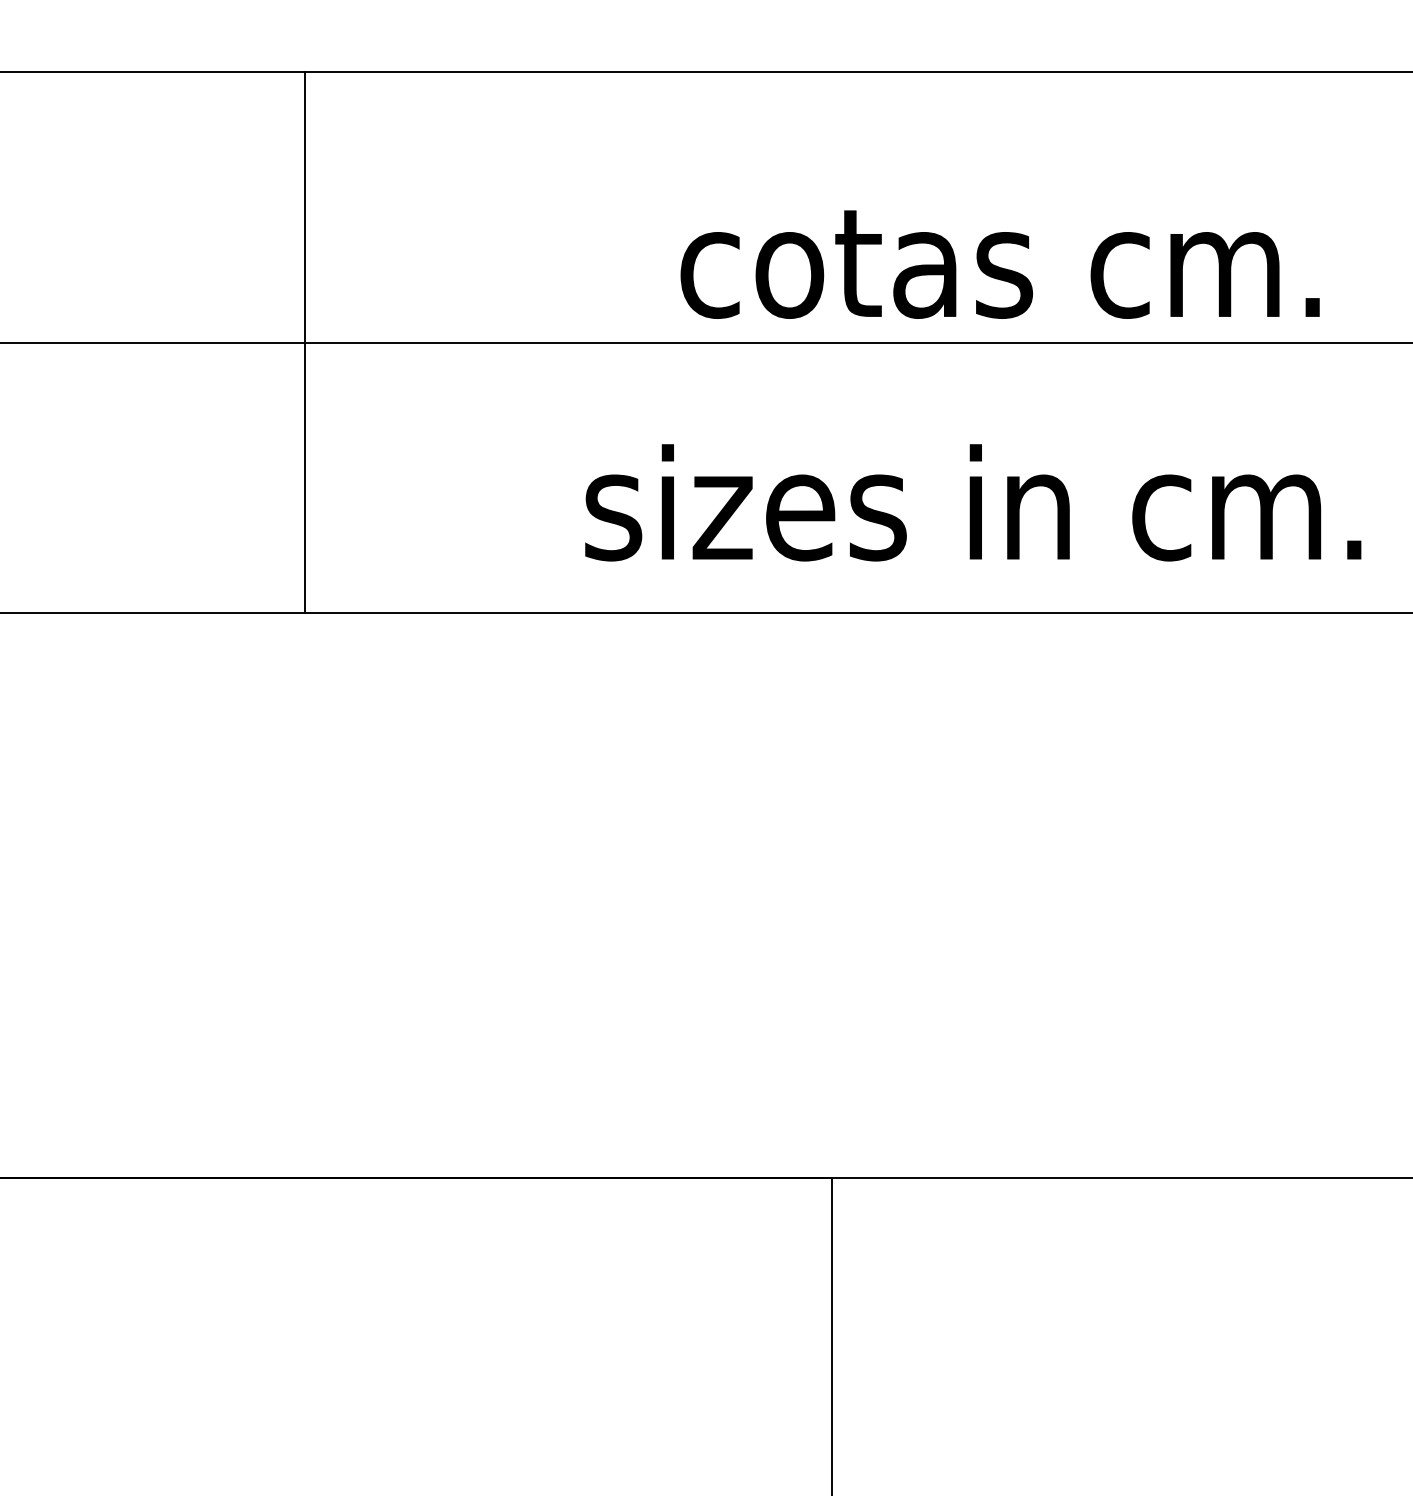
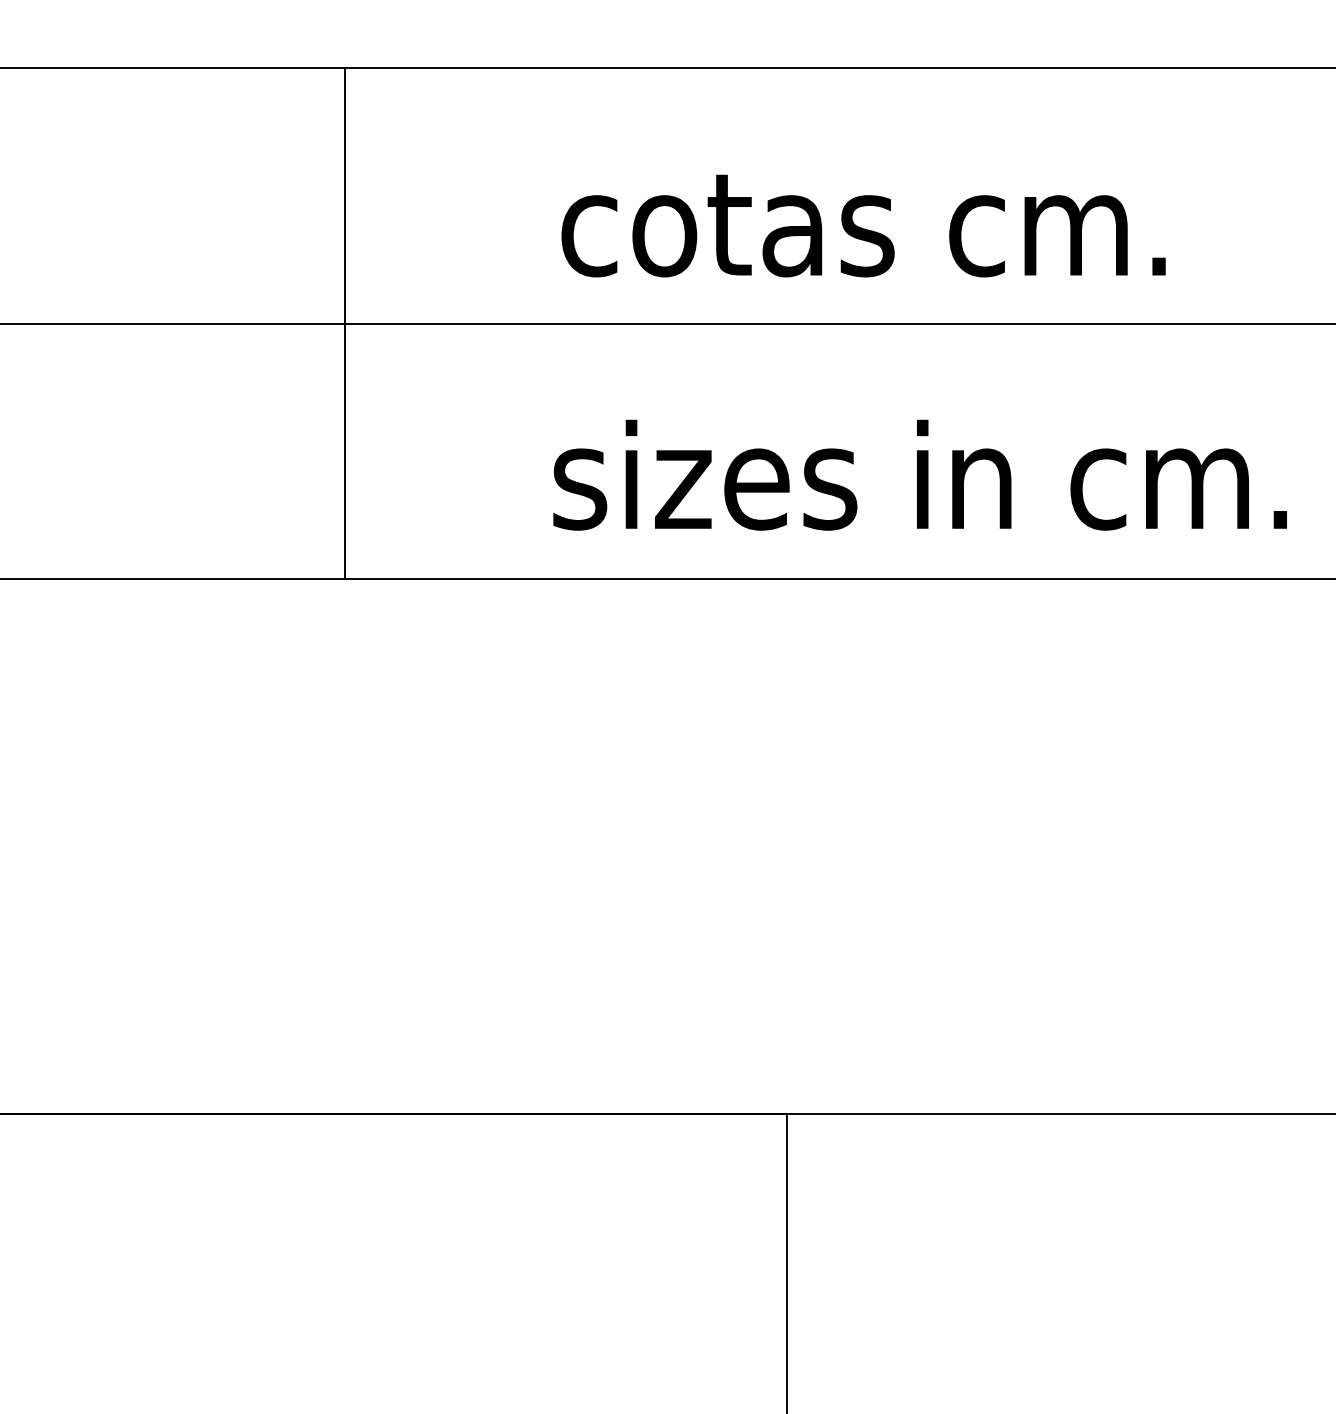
text: (1000, 264) -> (863, 225), moved
line: (305, 342) -> (345, 323), moved

